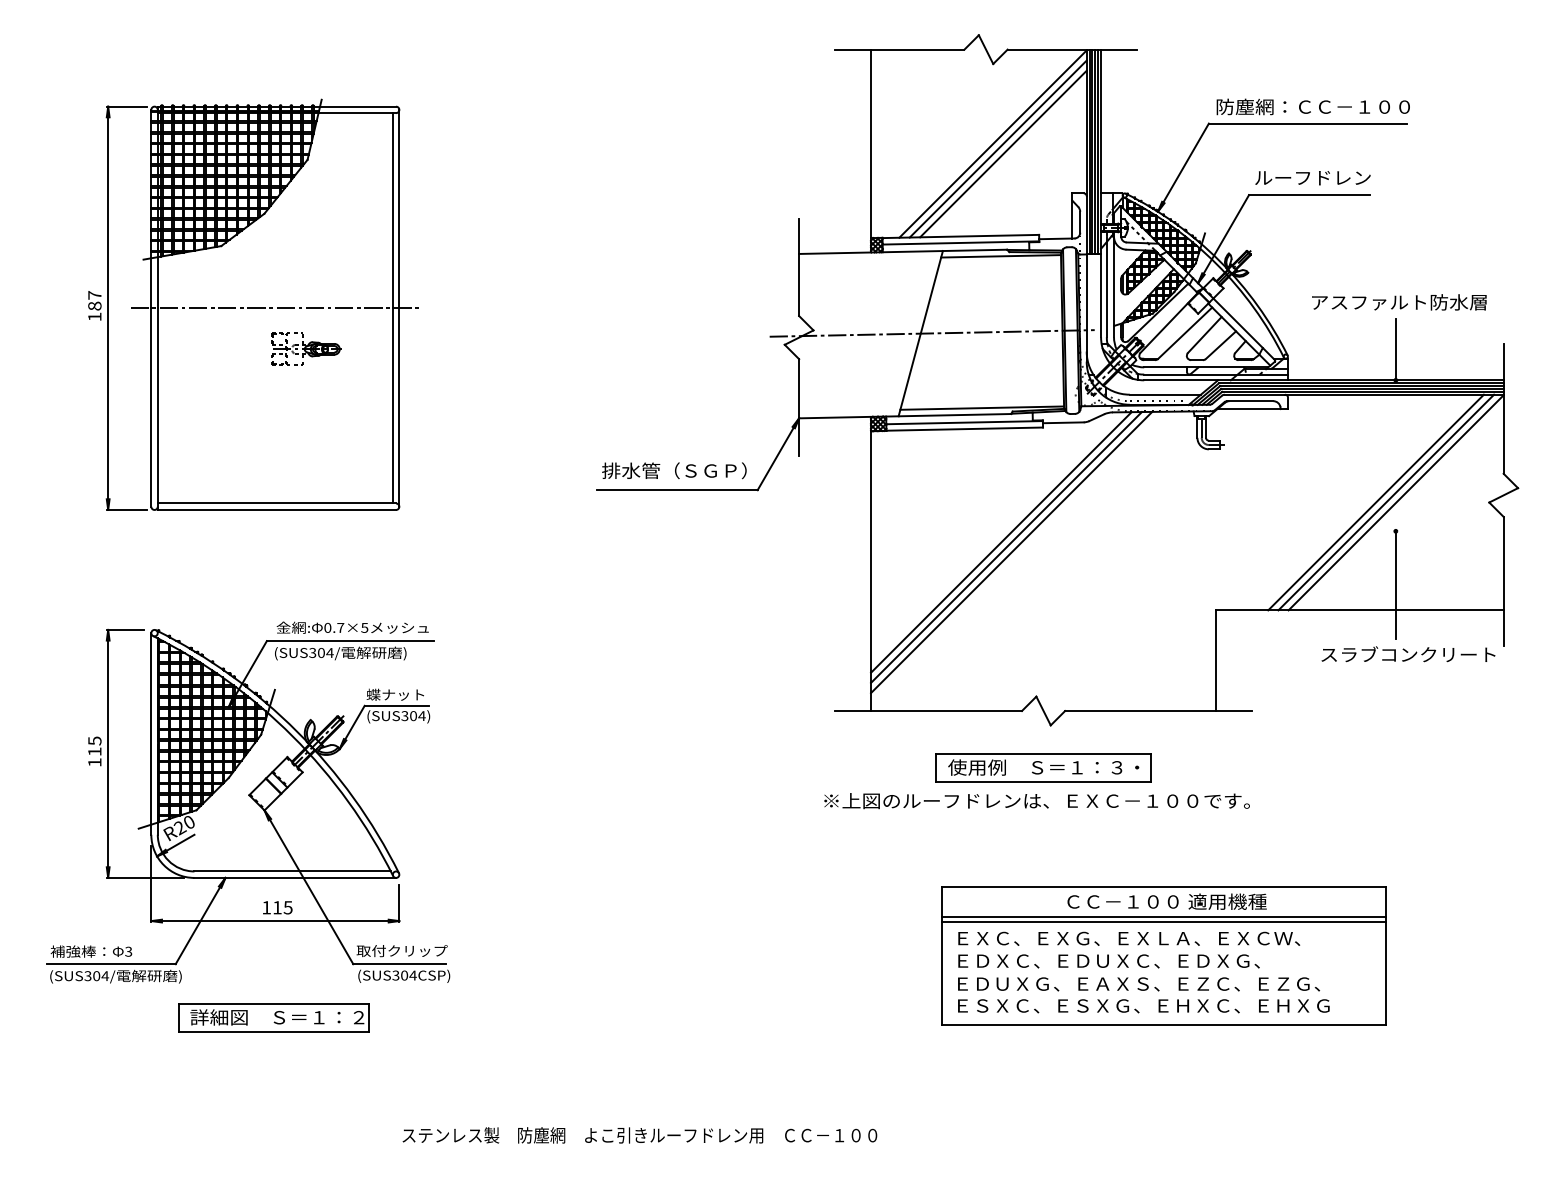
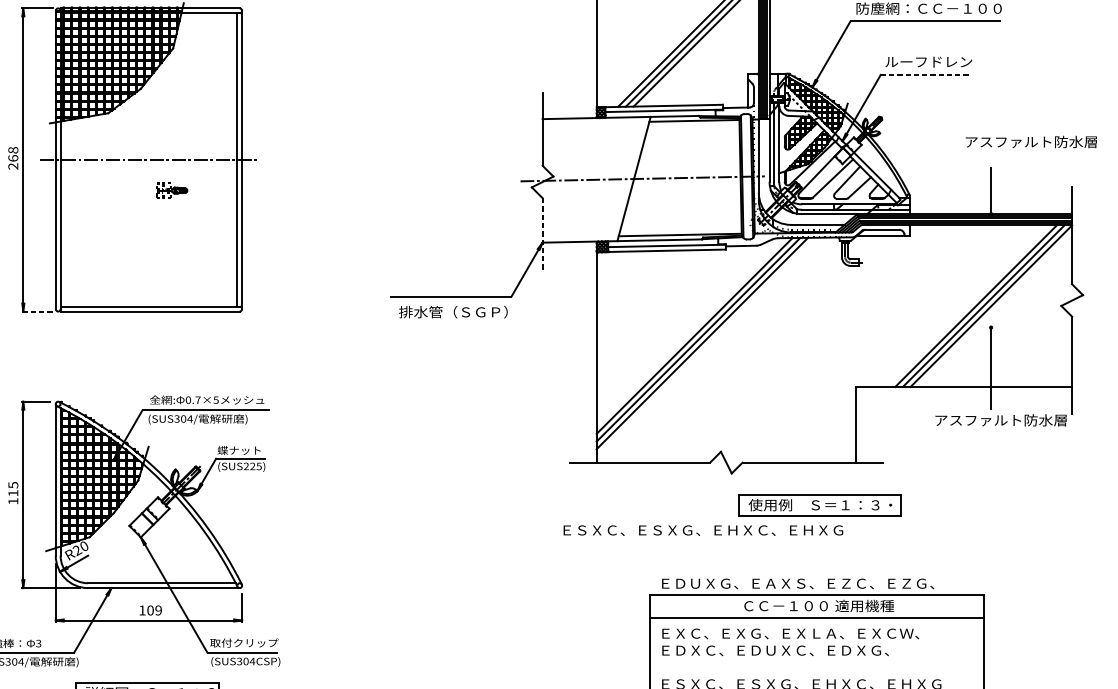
line: (1309, 195) -> (926, 75), solid -> dashed
text: (1399, 302) -> (1031, 142), moved
text: (94, 305) -> (13, 157), 187 -> 268
part: (306, 348) -> (172, 190), size x0.6
line: (799, 407) -> (542, 234), solid -> dashed
text: (674, 470) -> (453, 311), moved
line: (126, 509) -> (37, 311), solid -> dashed
text: (1408, 654) -> (1000, 420), スラブコンクリート -> アスファルト防水層
text: (413, 716) -> (252, 466), (SUS304) -> (SUS225)
part: (1043, 767) -> (820, 505), moved
text: (1036, 801) -> (721, 530), ※上図のルーフドレンは、ＥＸＣ－１００です。 -> ＥＳＸＣ、ＥＳＸＧ、ＥＨＸＣ、ＥＨＸＧ
text: (282, 907) -> (154, 610), 115 -> 109
line: (1164, 921) -> (817, 620), removed
text: (1138, 984) -> (797, 584), moved

